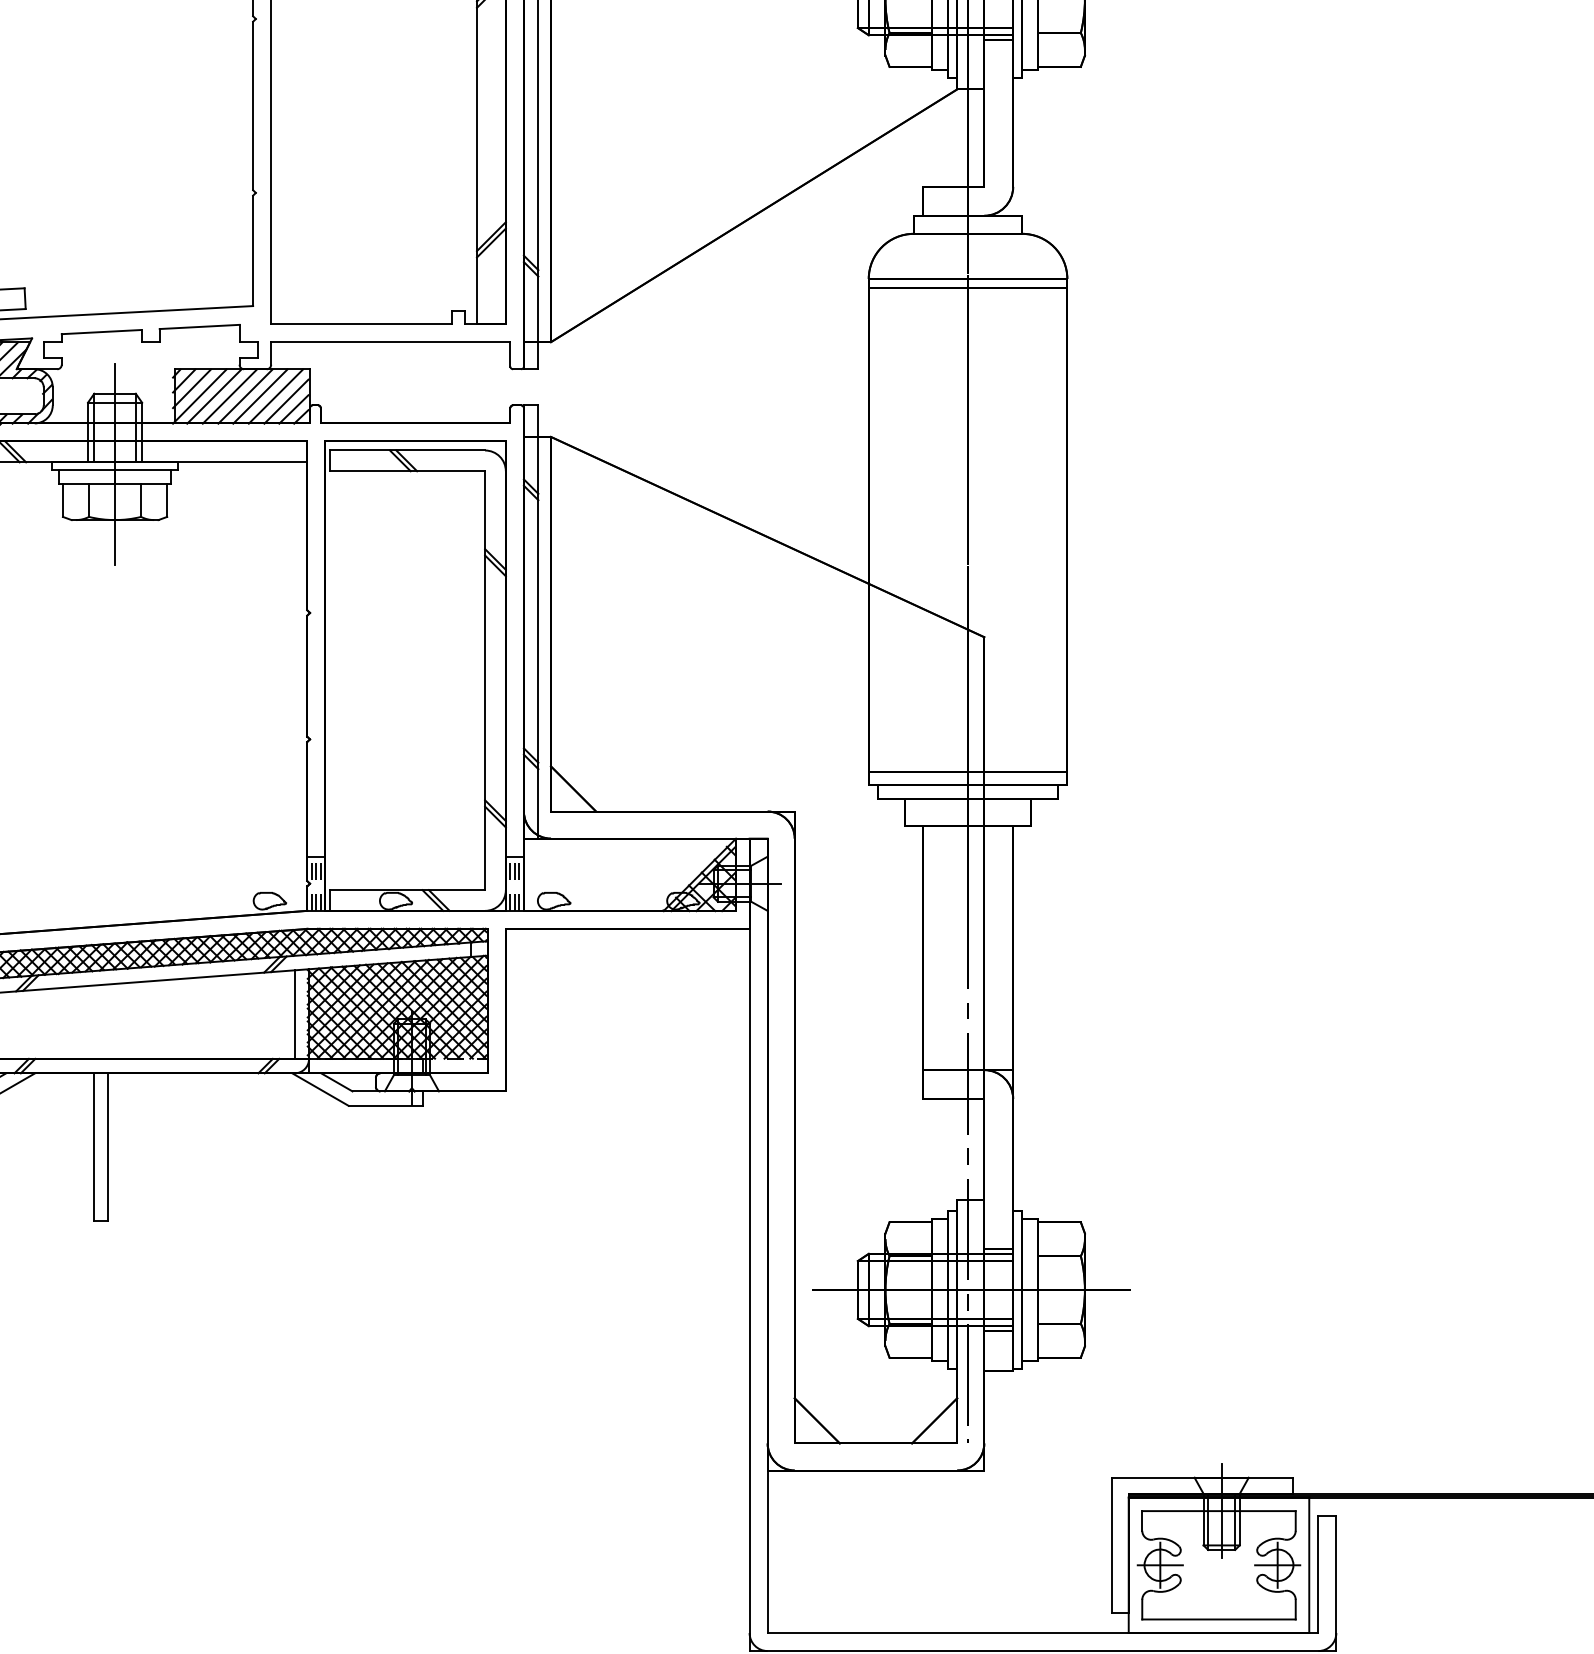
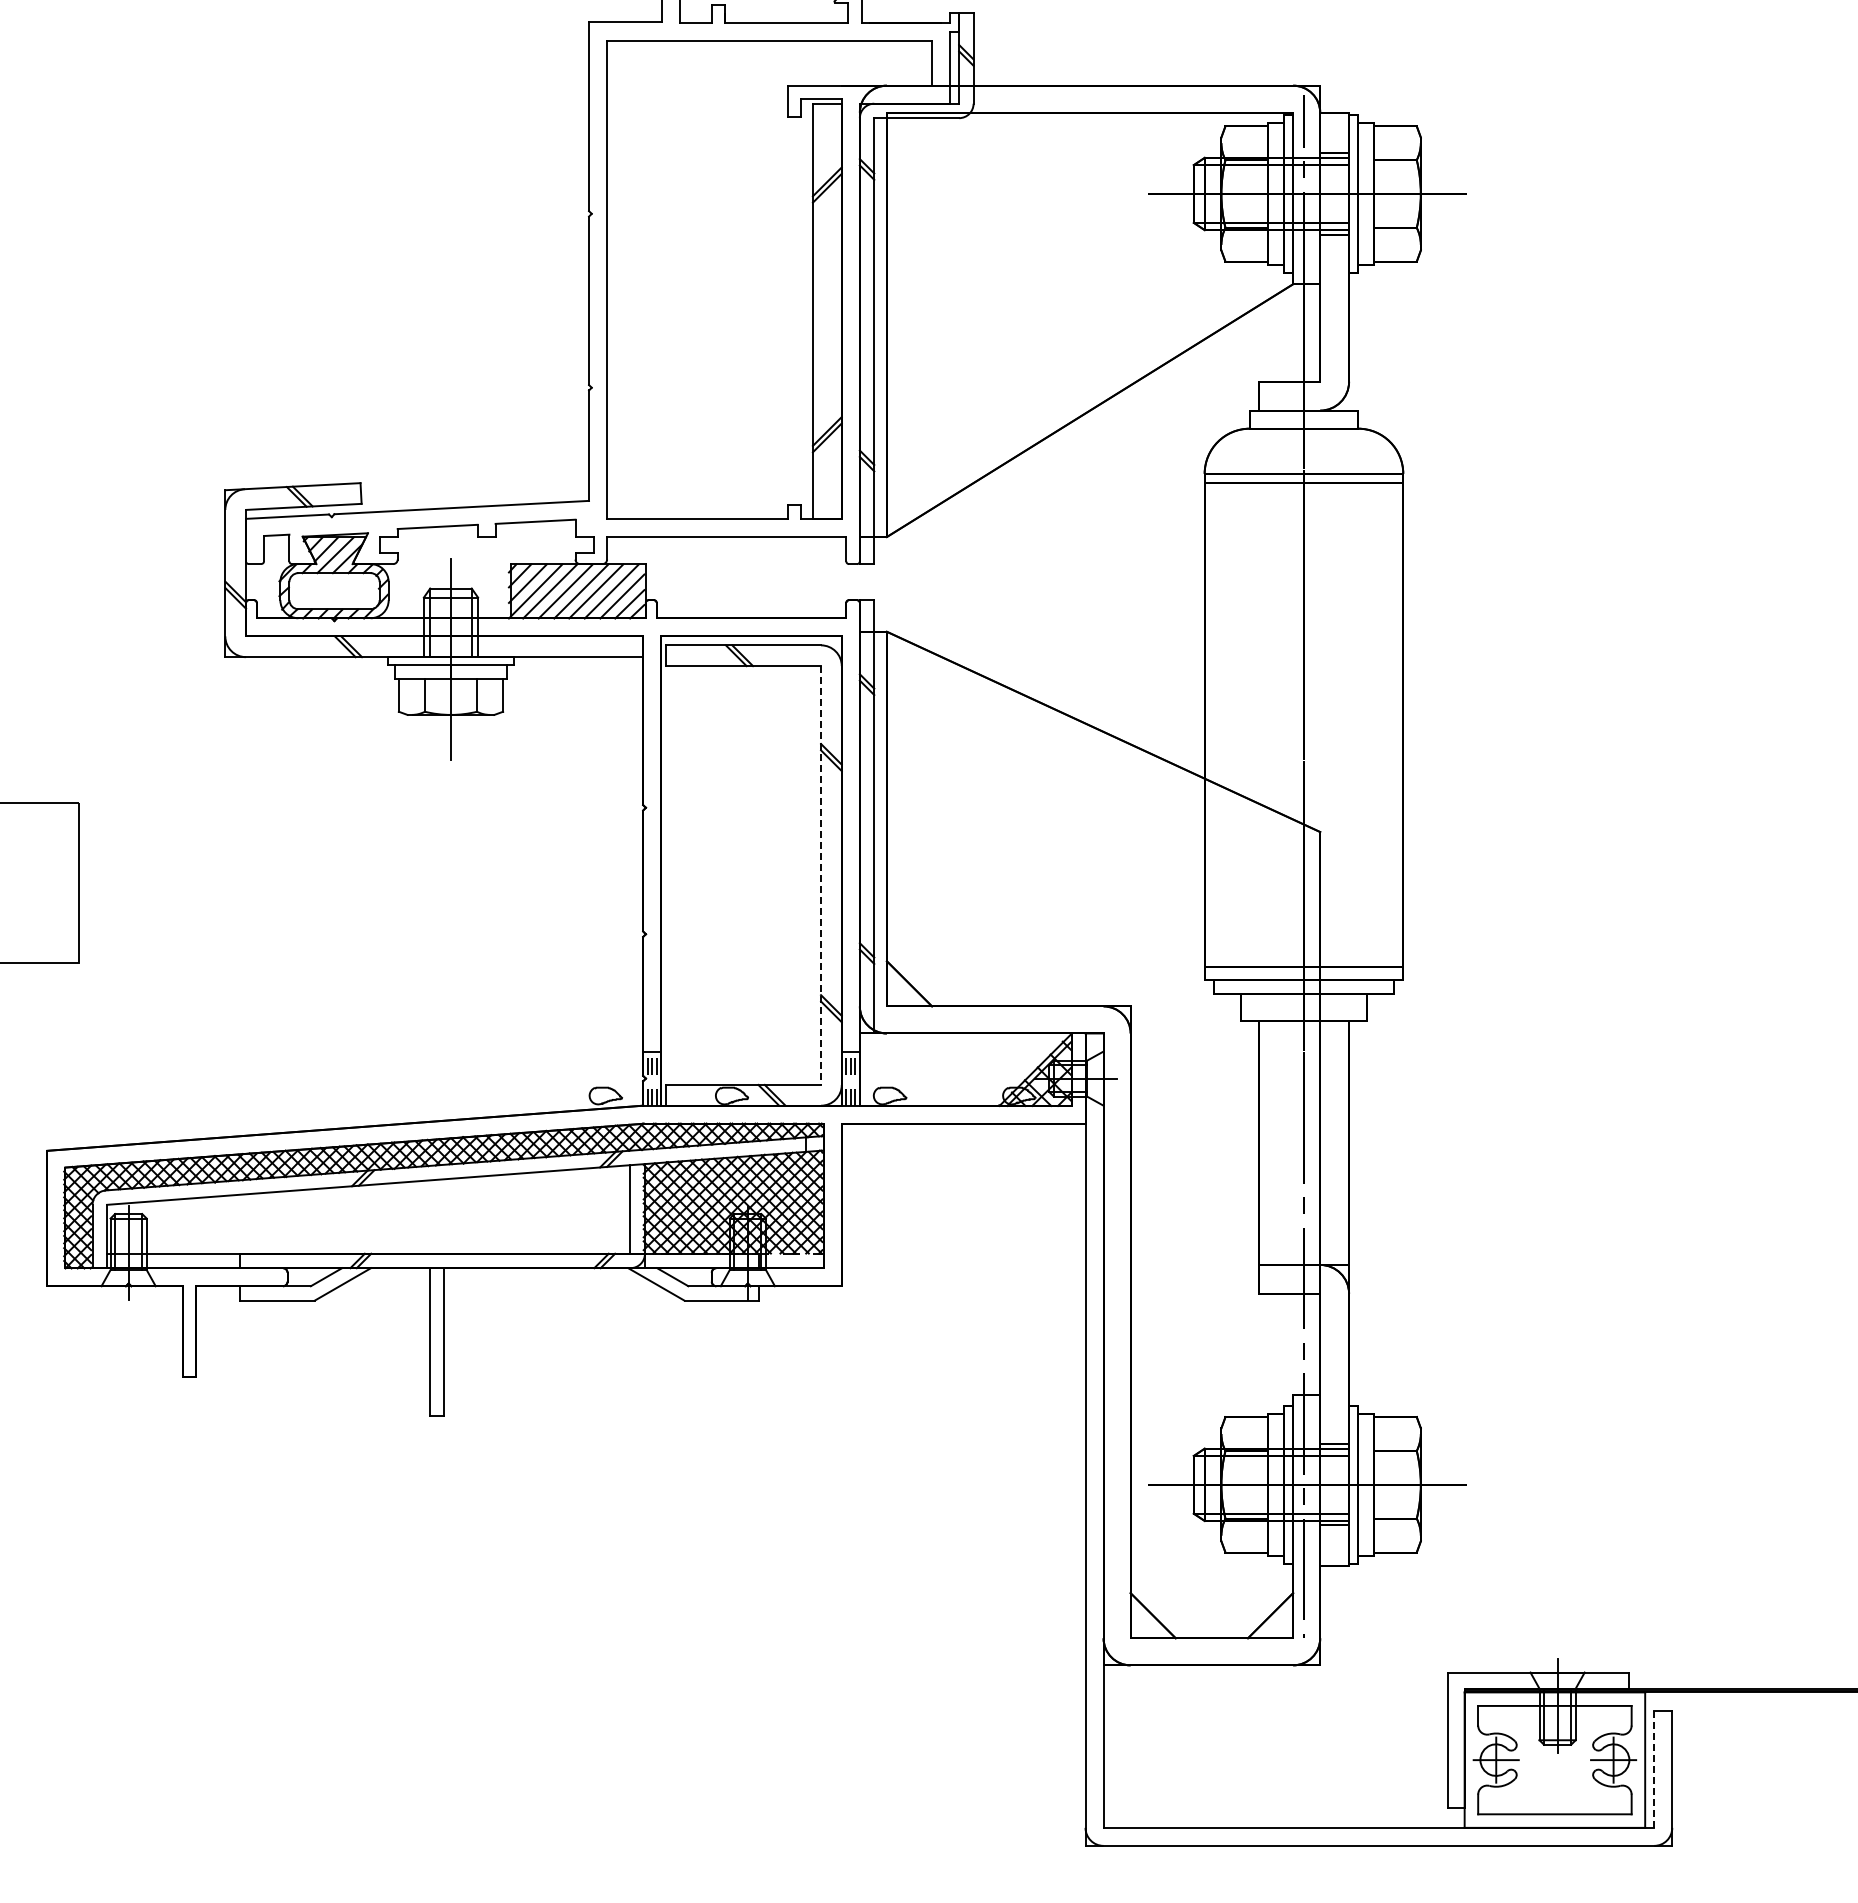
line: (485, 681) -> (821, 876), solid -> dashed
line: (1318, 1574) -> (1654, 1769), solid -> dashed

